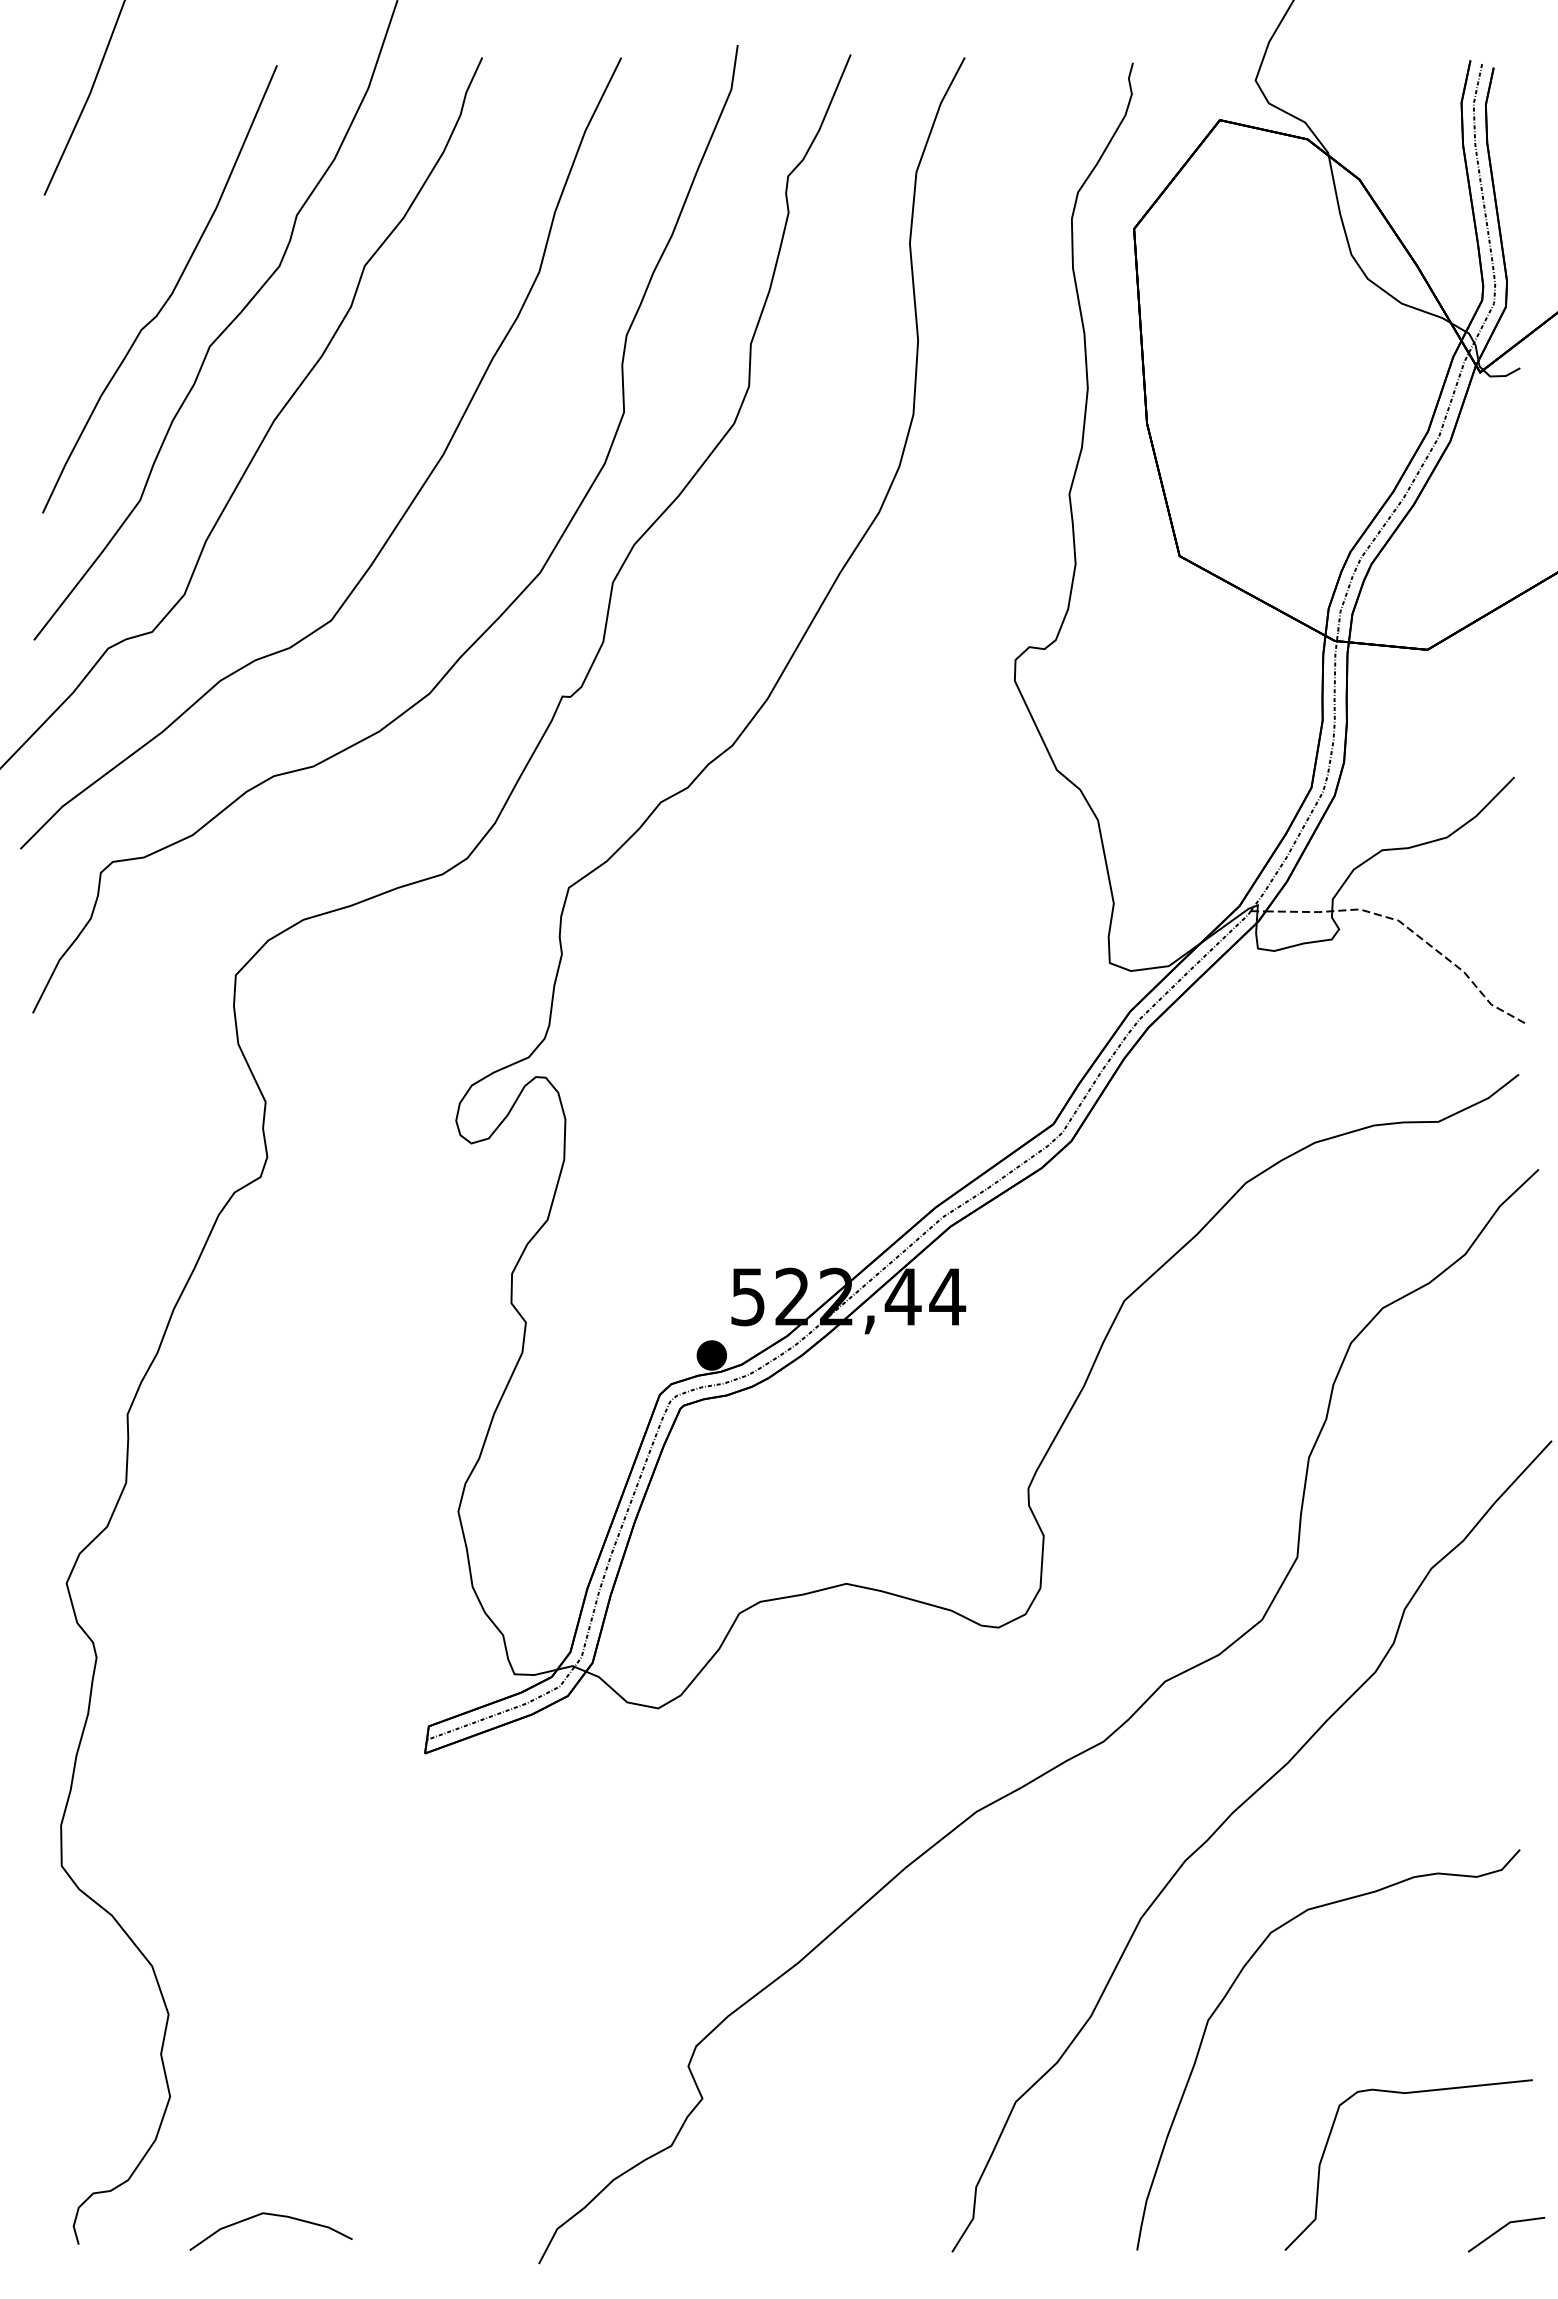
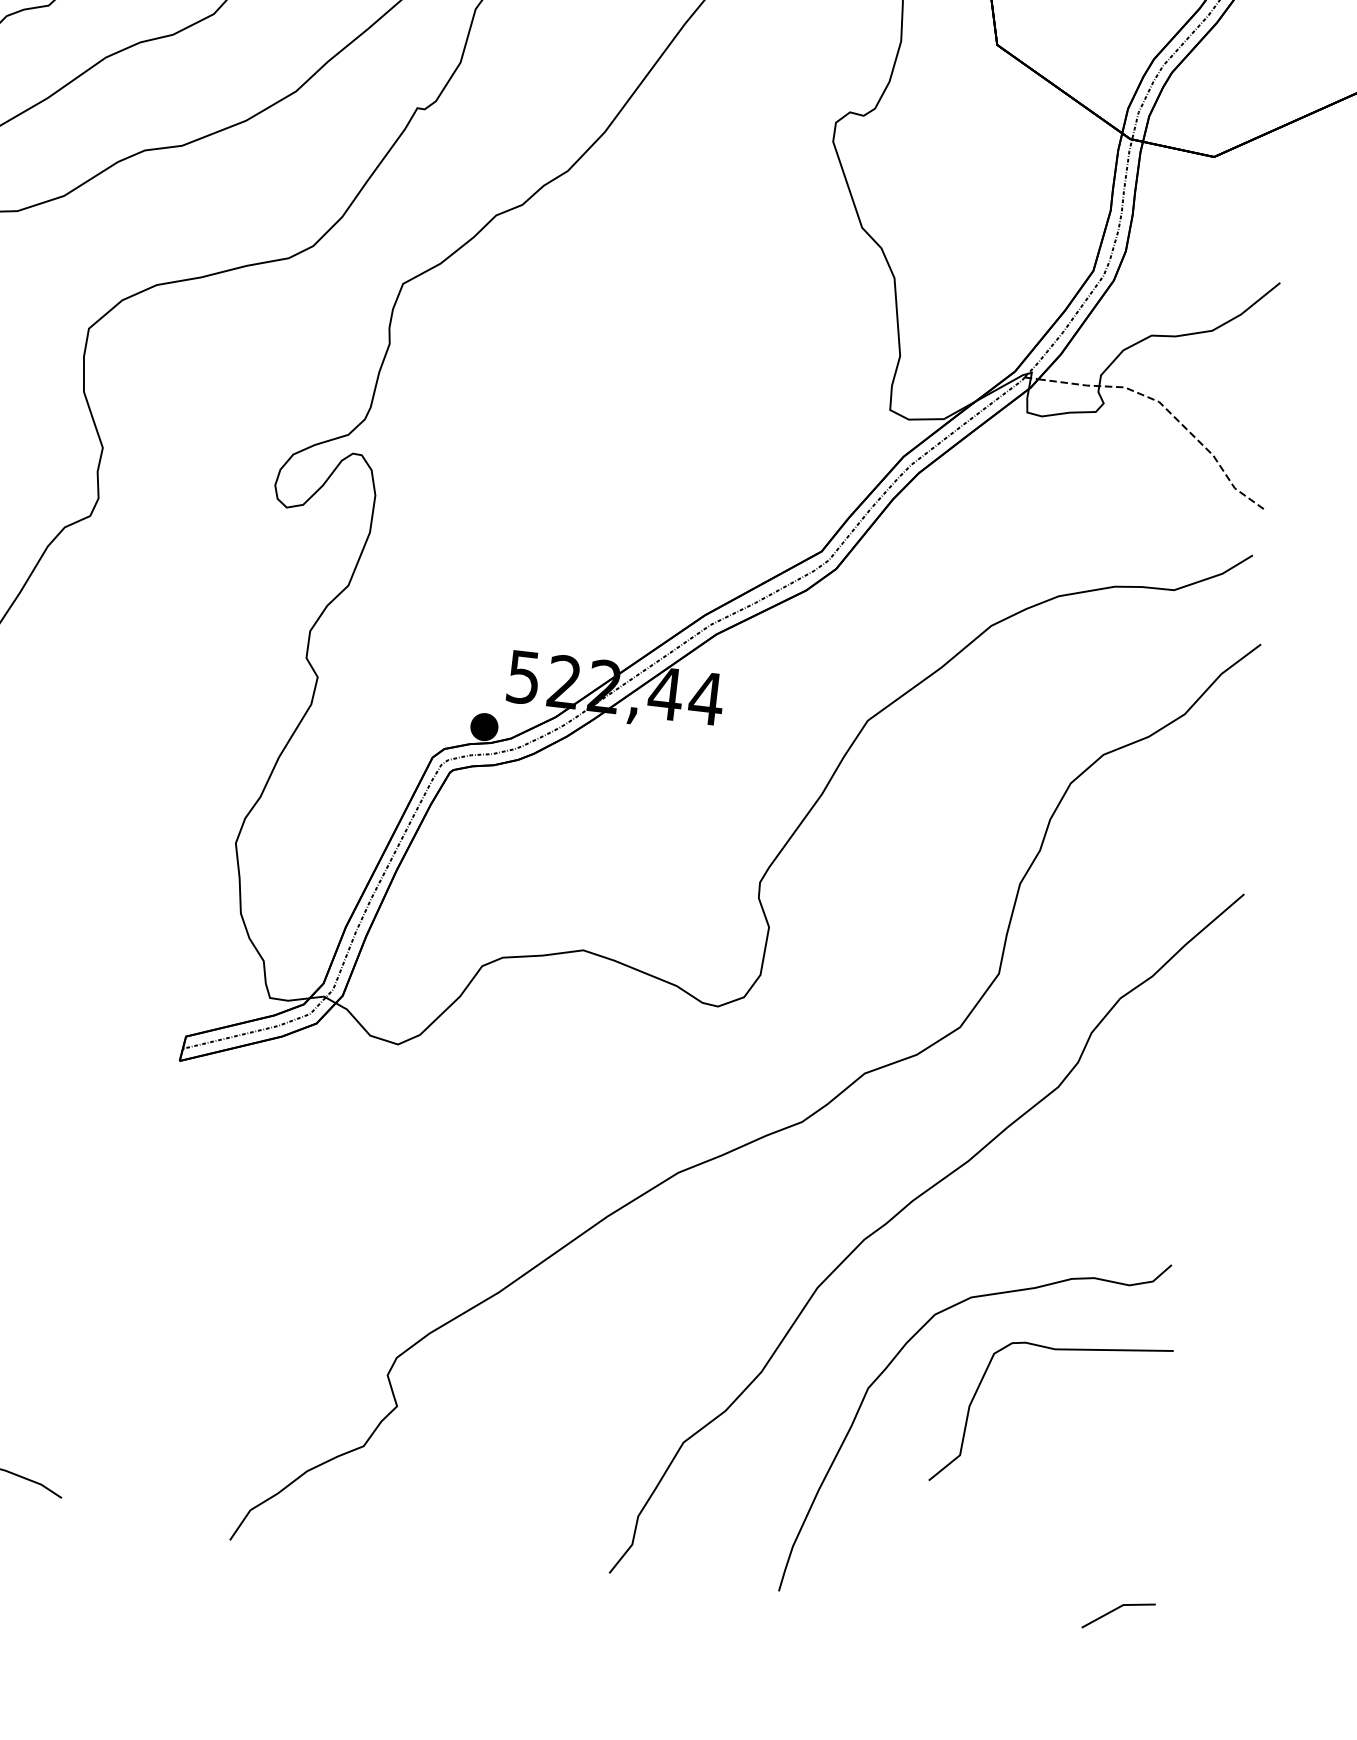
curve: (1408, 2093) -> (1058, 1350), moved

